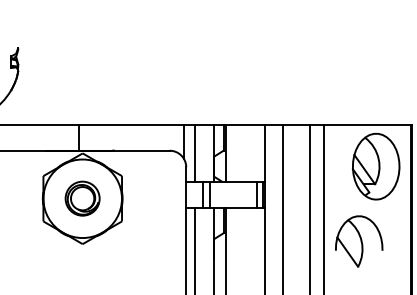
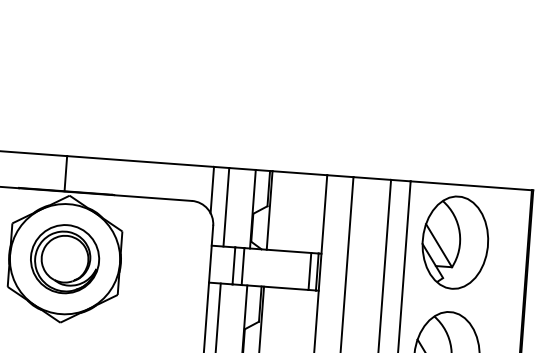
part: (375, 166) -> (454, 242), moved
part: (82, 198) -> (64, 258), size x1.43

